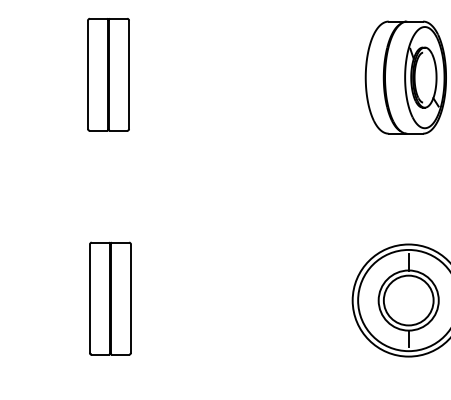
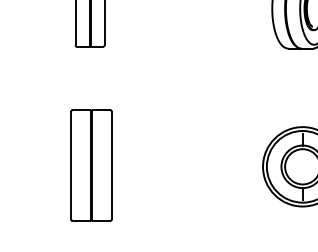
part: (110, 298) -> (91, 165), size x1.4

